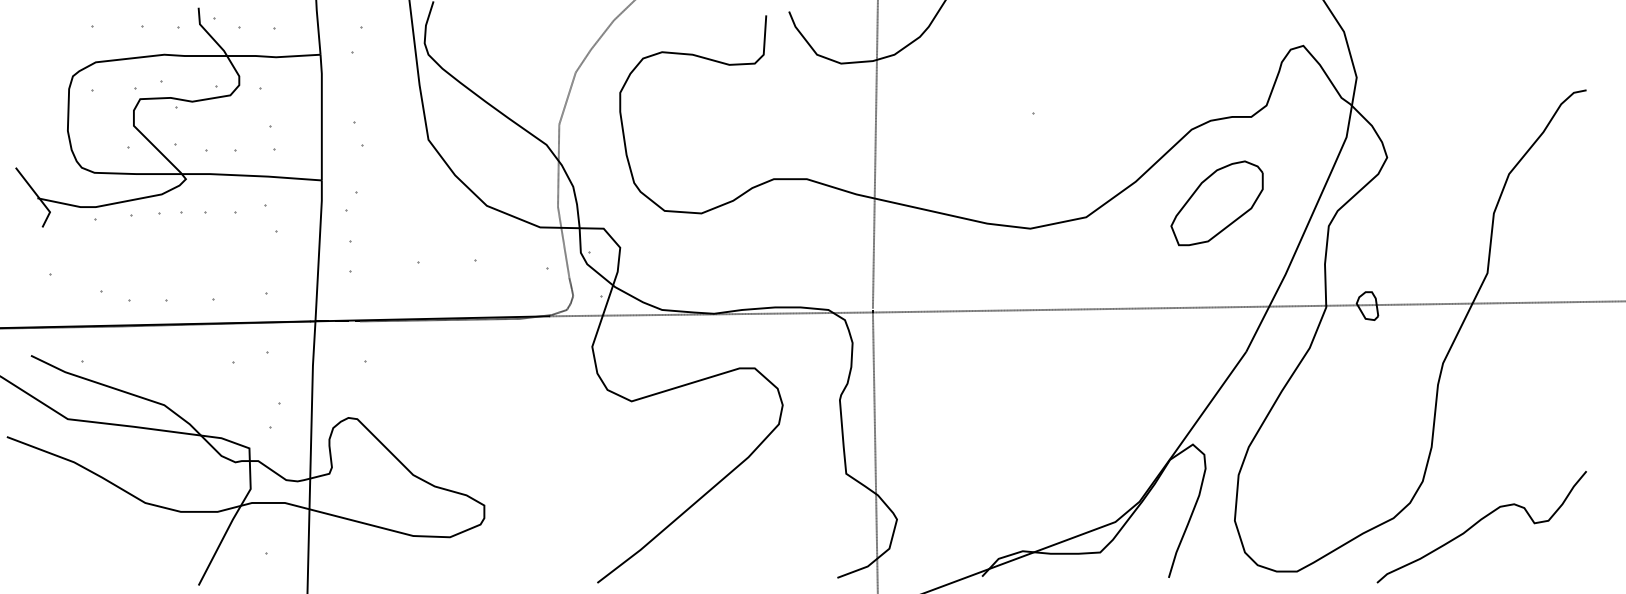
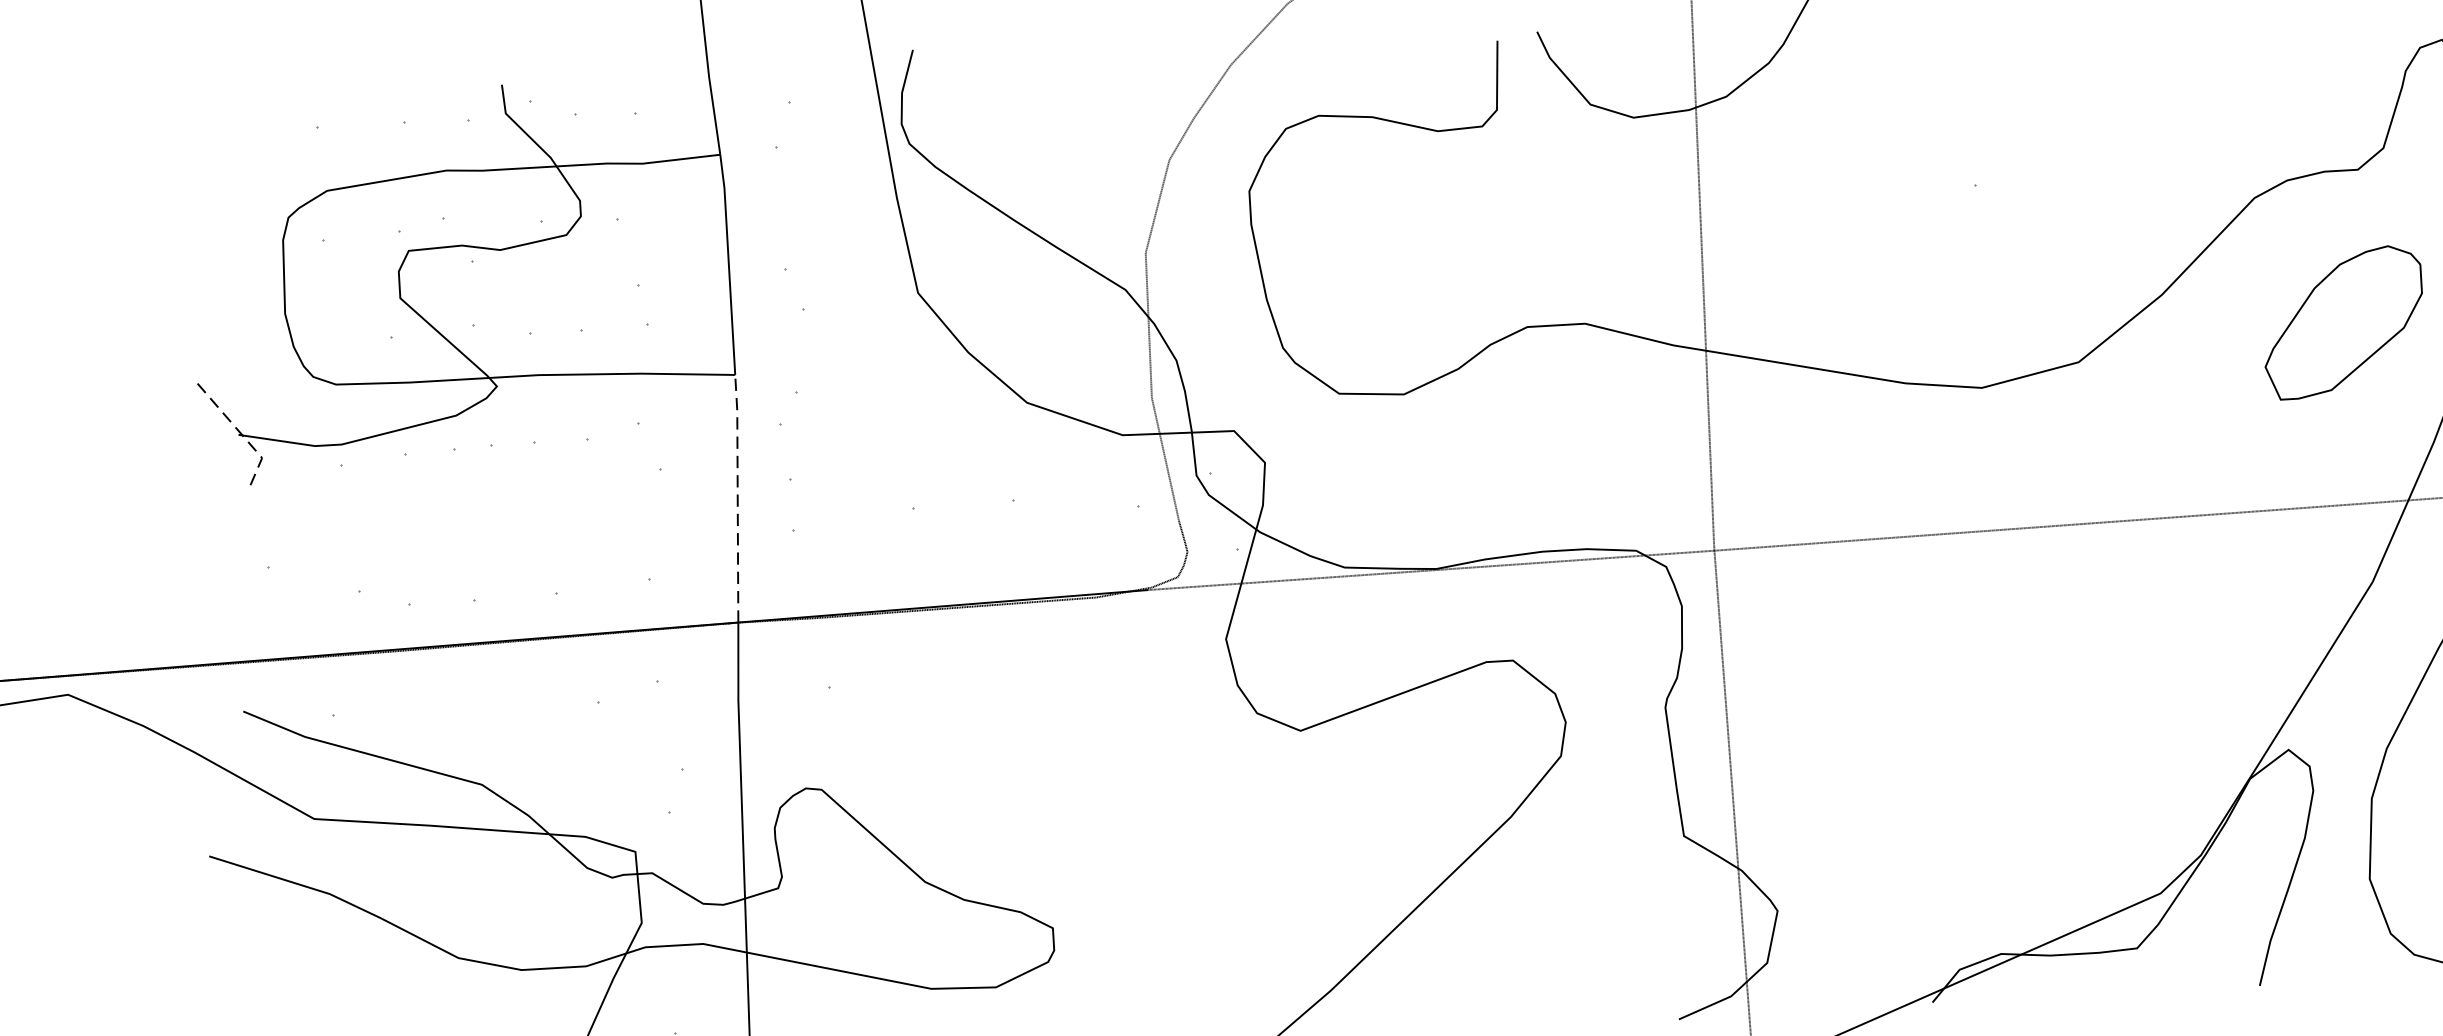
line: (38, 197) -> (240, 433), solid -> dashed
part: (1216, 203) -> (2342, 322), moved
line: (319, 249) -> (738, 496), solid -> dashed

